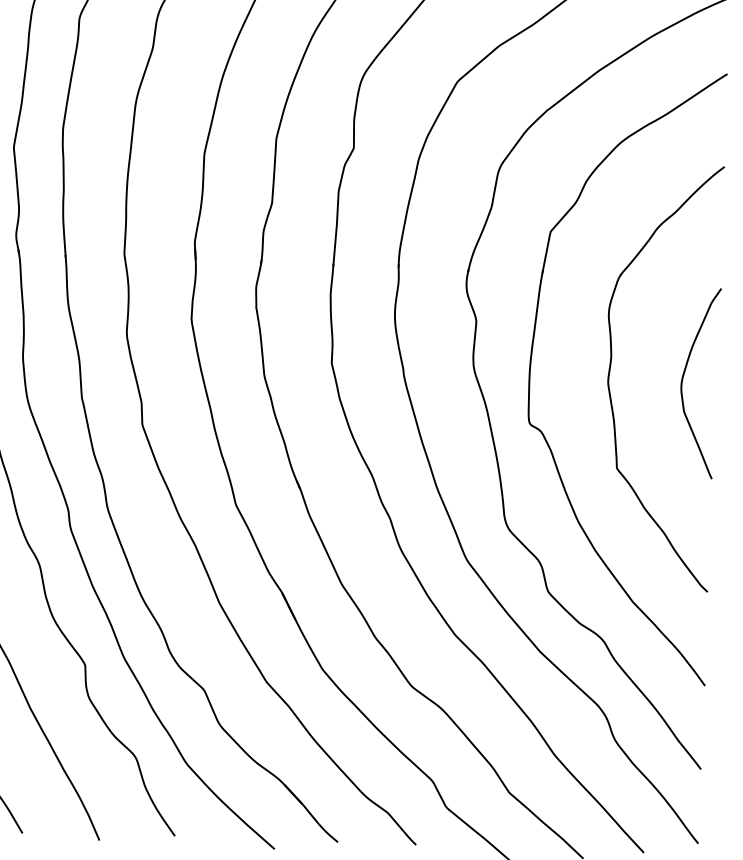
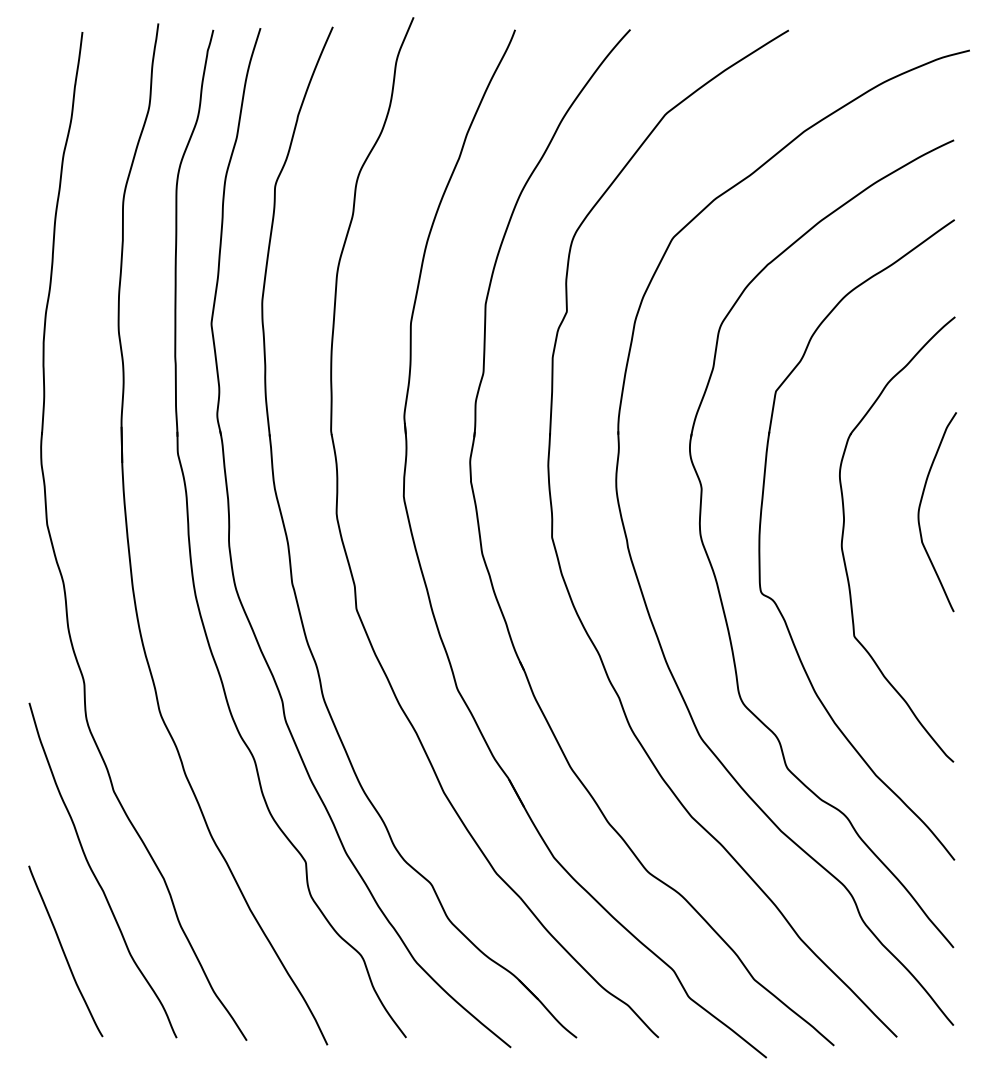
curve: (683, 379) -> (920, 508), moved

